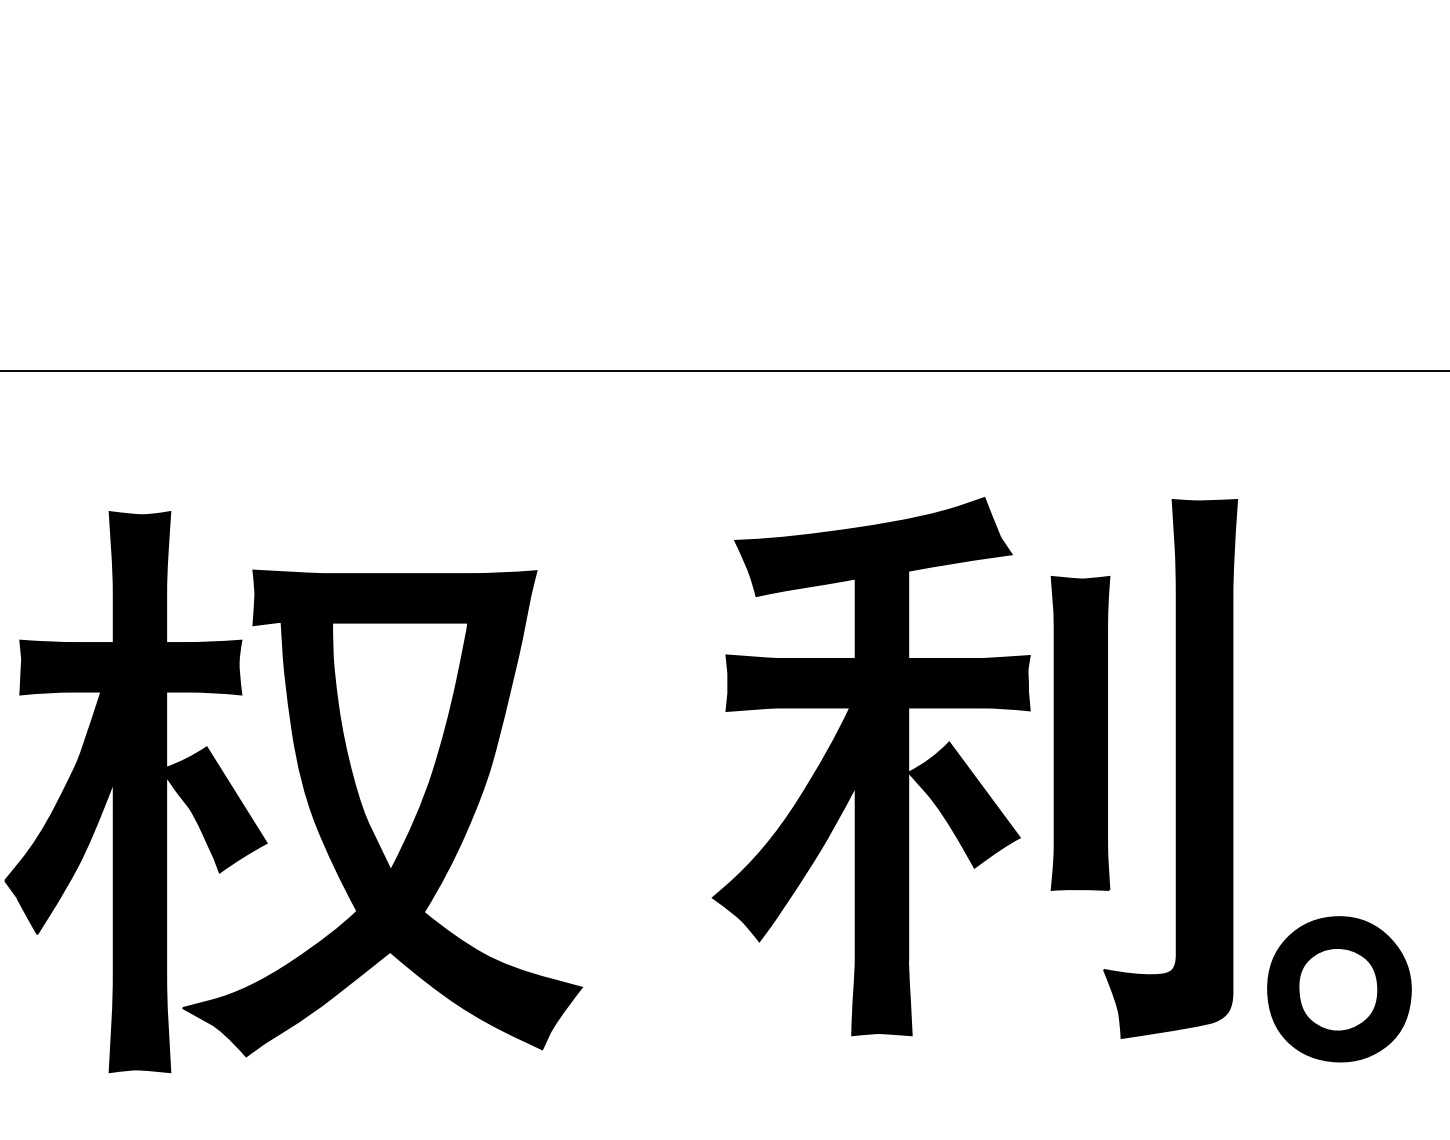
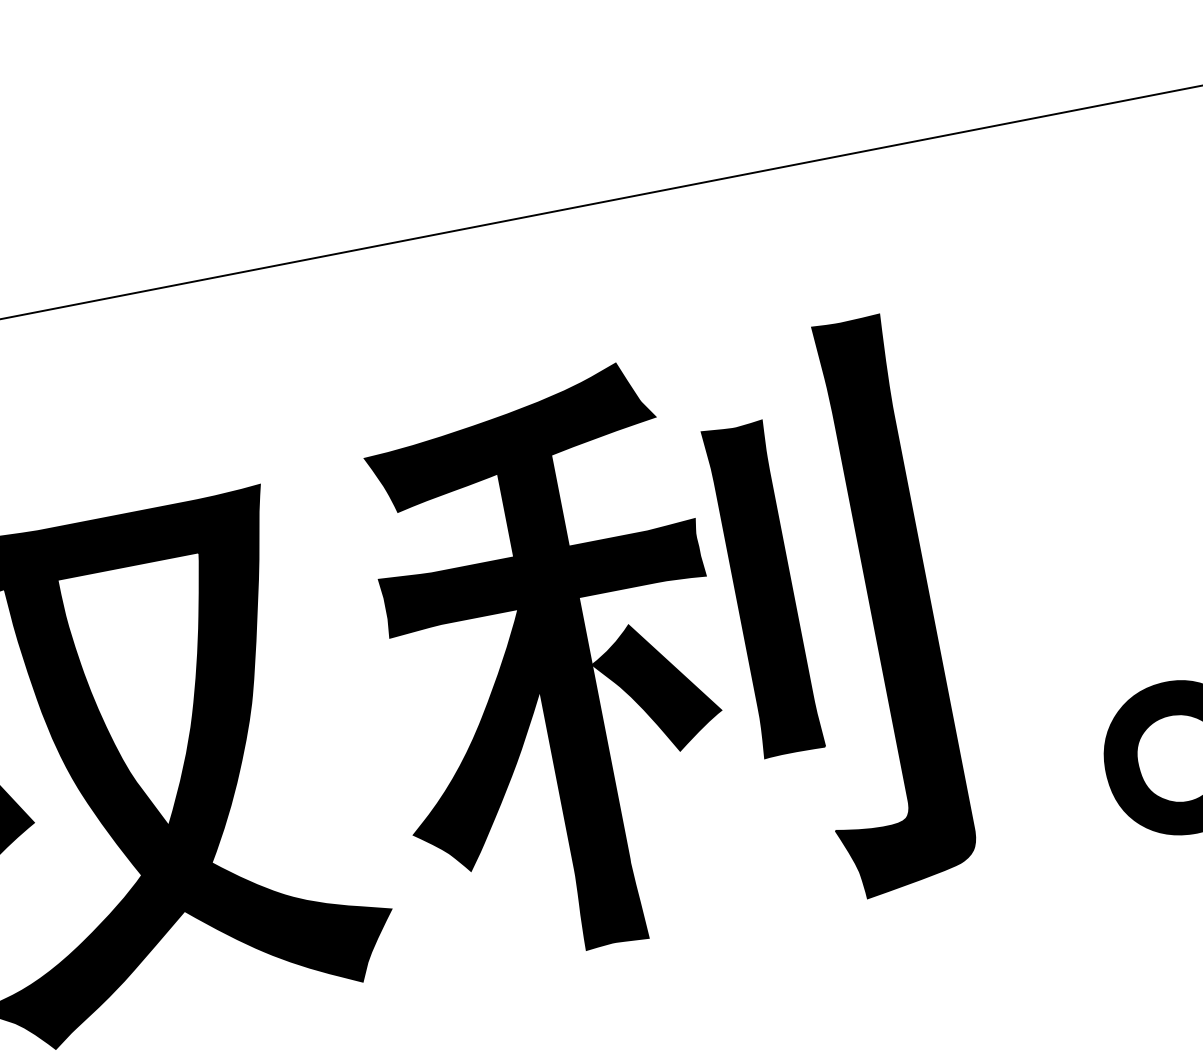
part: (974, 767) -> (659, 646), moved

